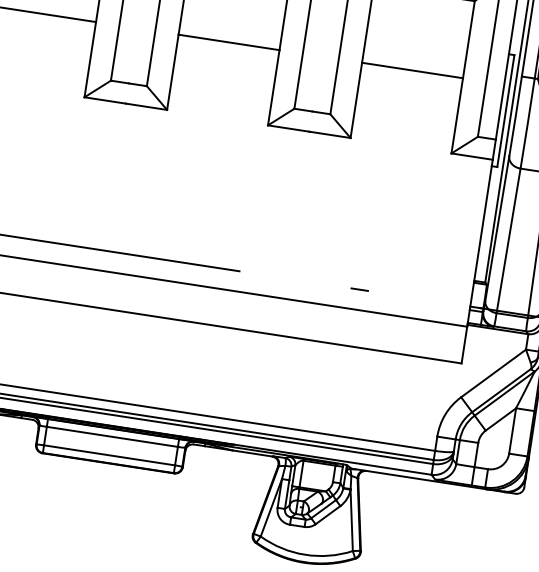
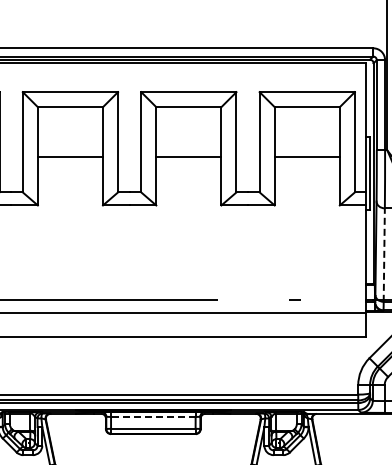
line: (508, 241) -> (384, 255), solid -> dashed
line: (111, 436) -> (152, 416), solid -> dashed

